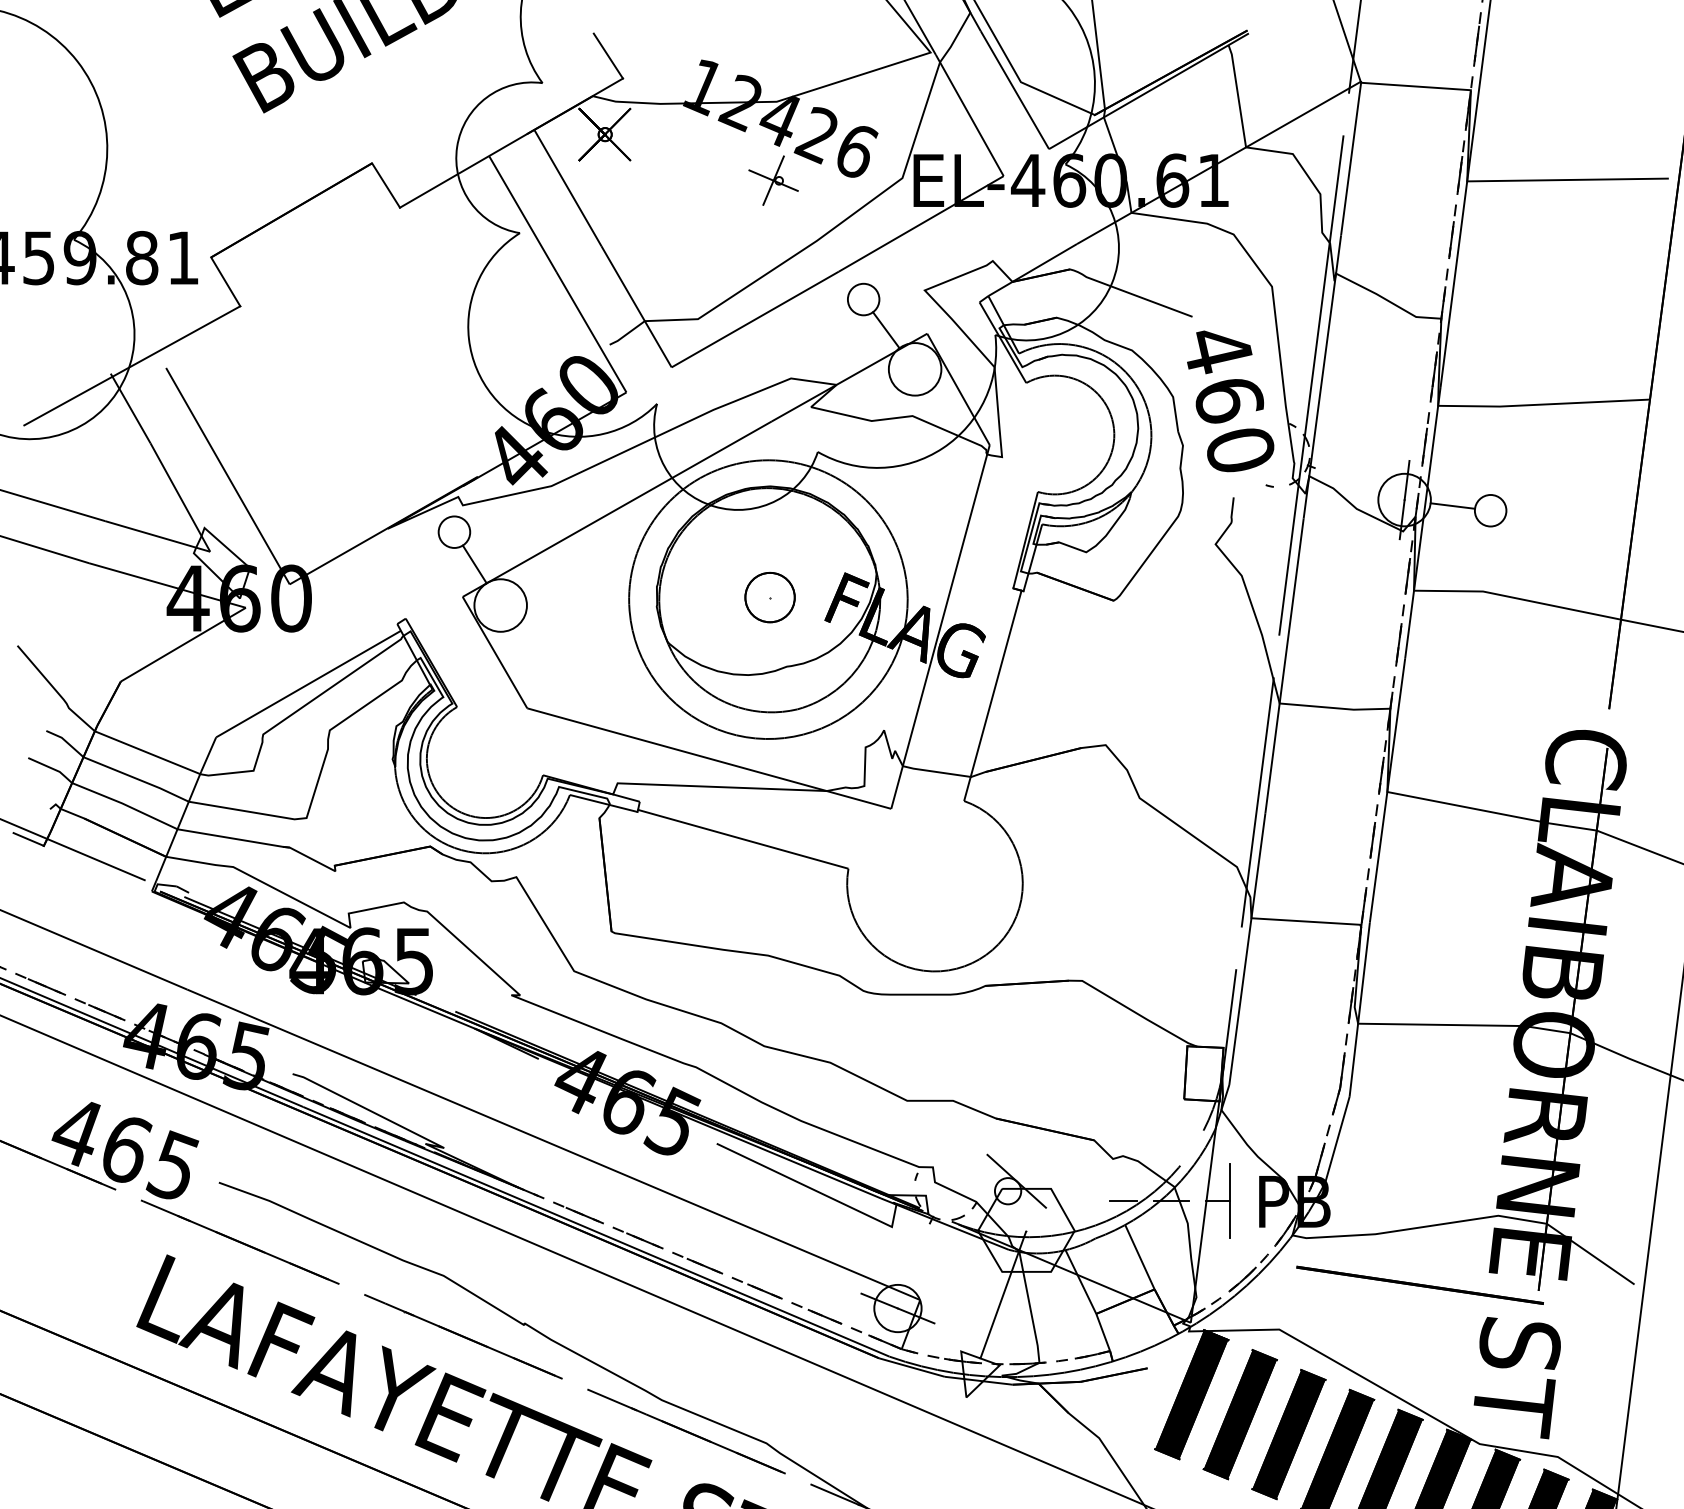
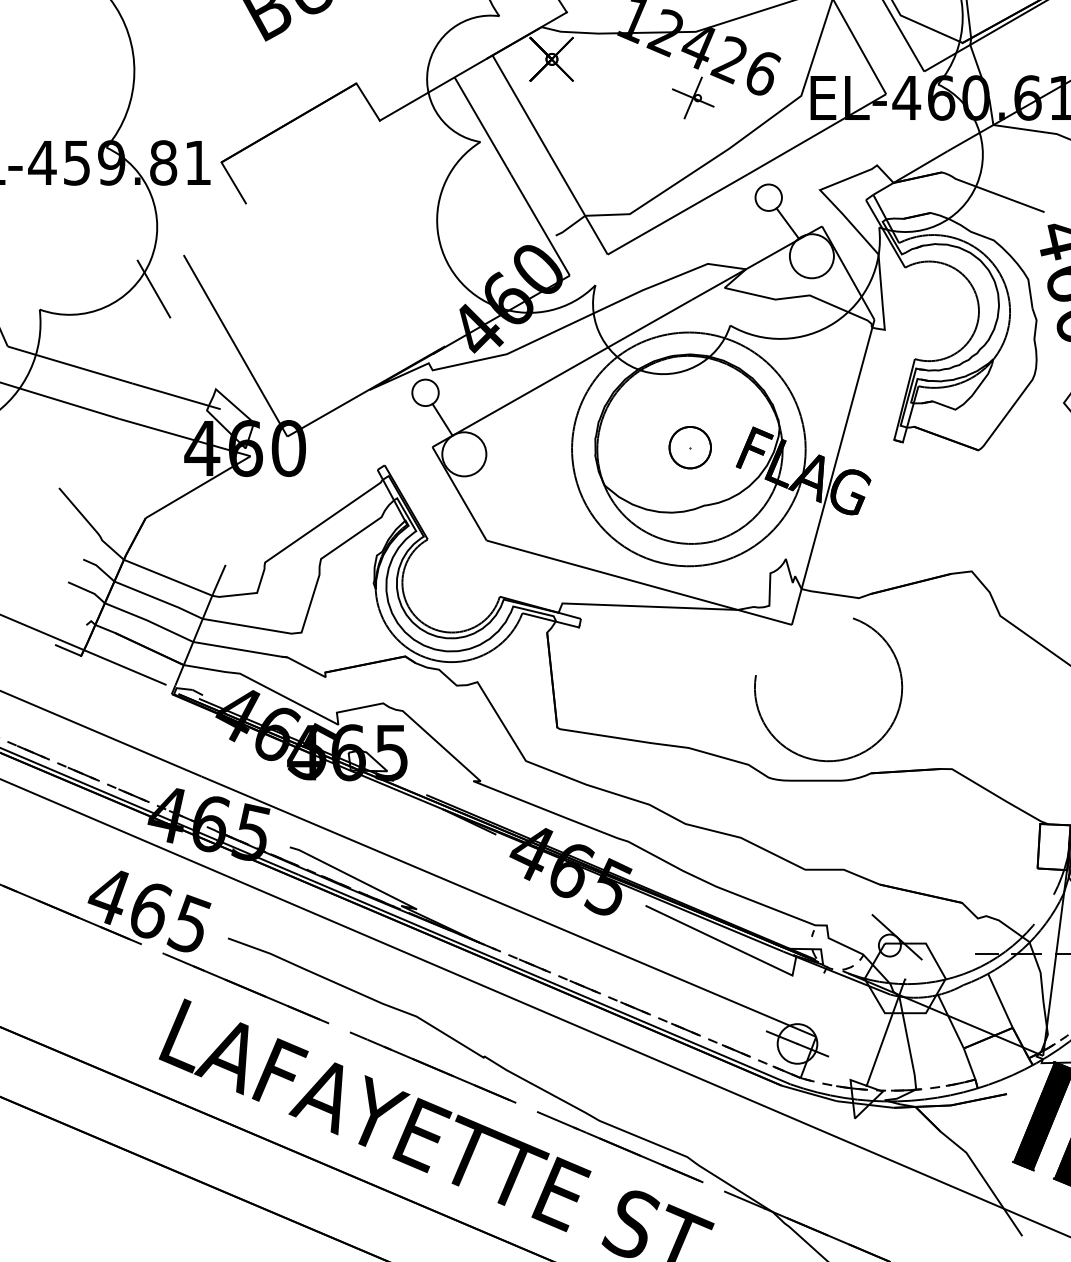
line: (132, 365) -> (155, 253), removed
line: (180, 497) -> (195, 363), removed
line: (308, 683) -> (303, 519), removed
line: (992, 695) -> (876, 529), removed
line: (743, 838) -> (667, 649), removed

